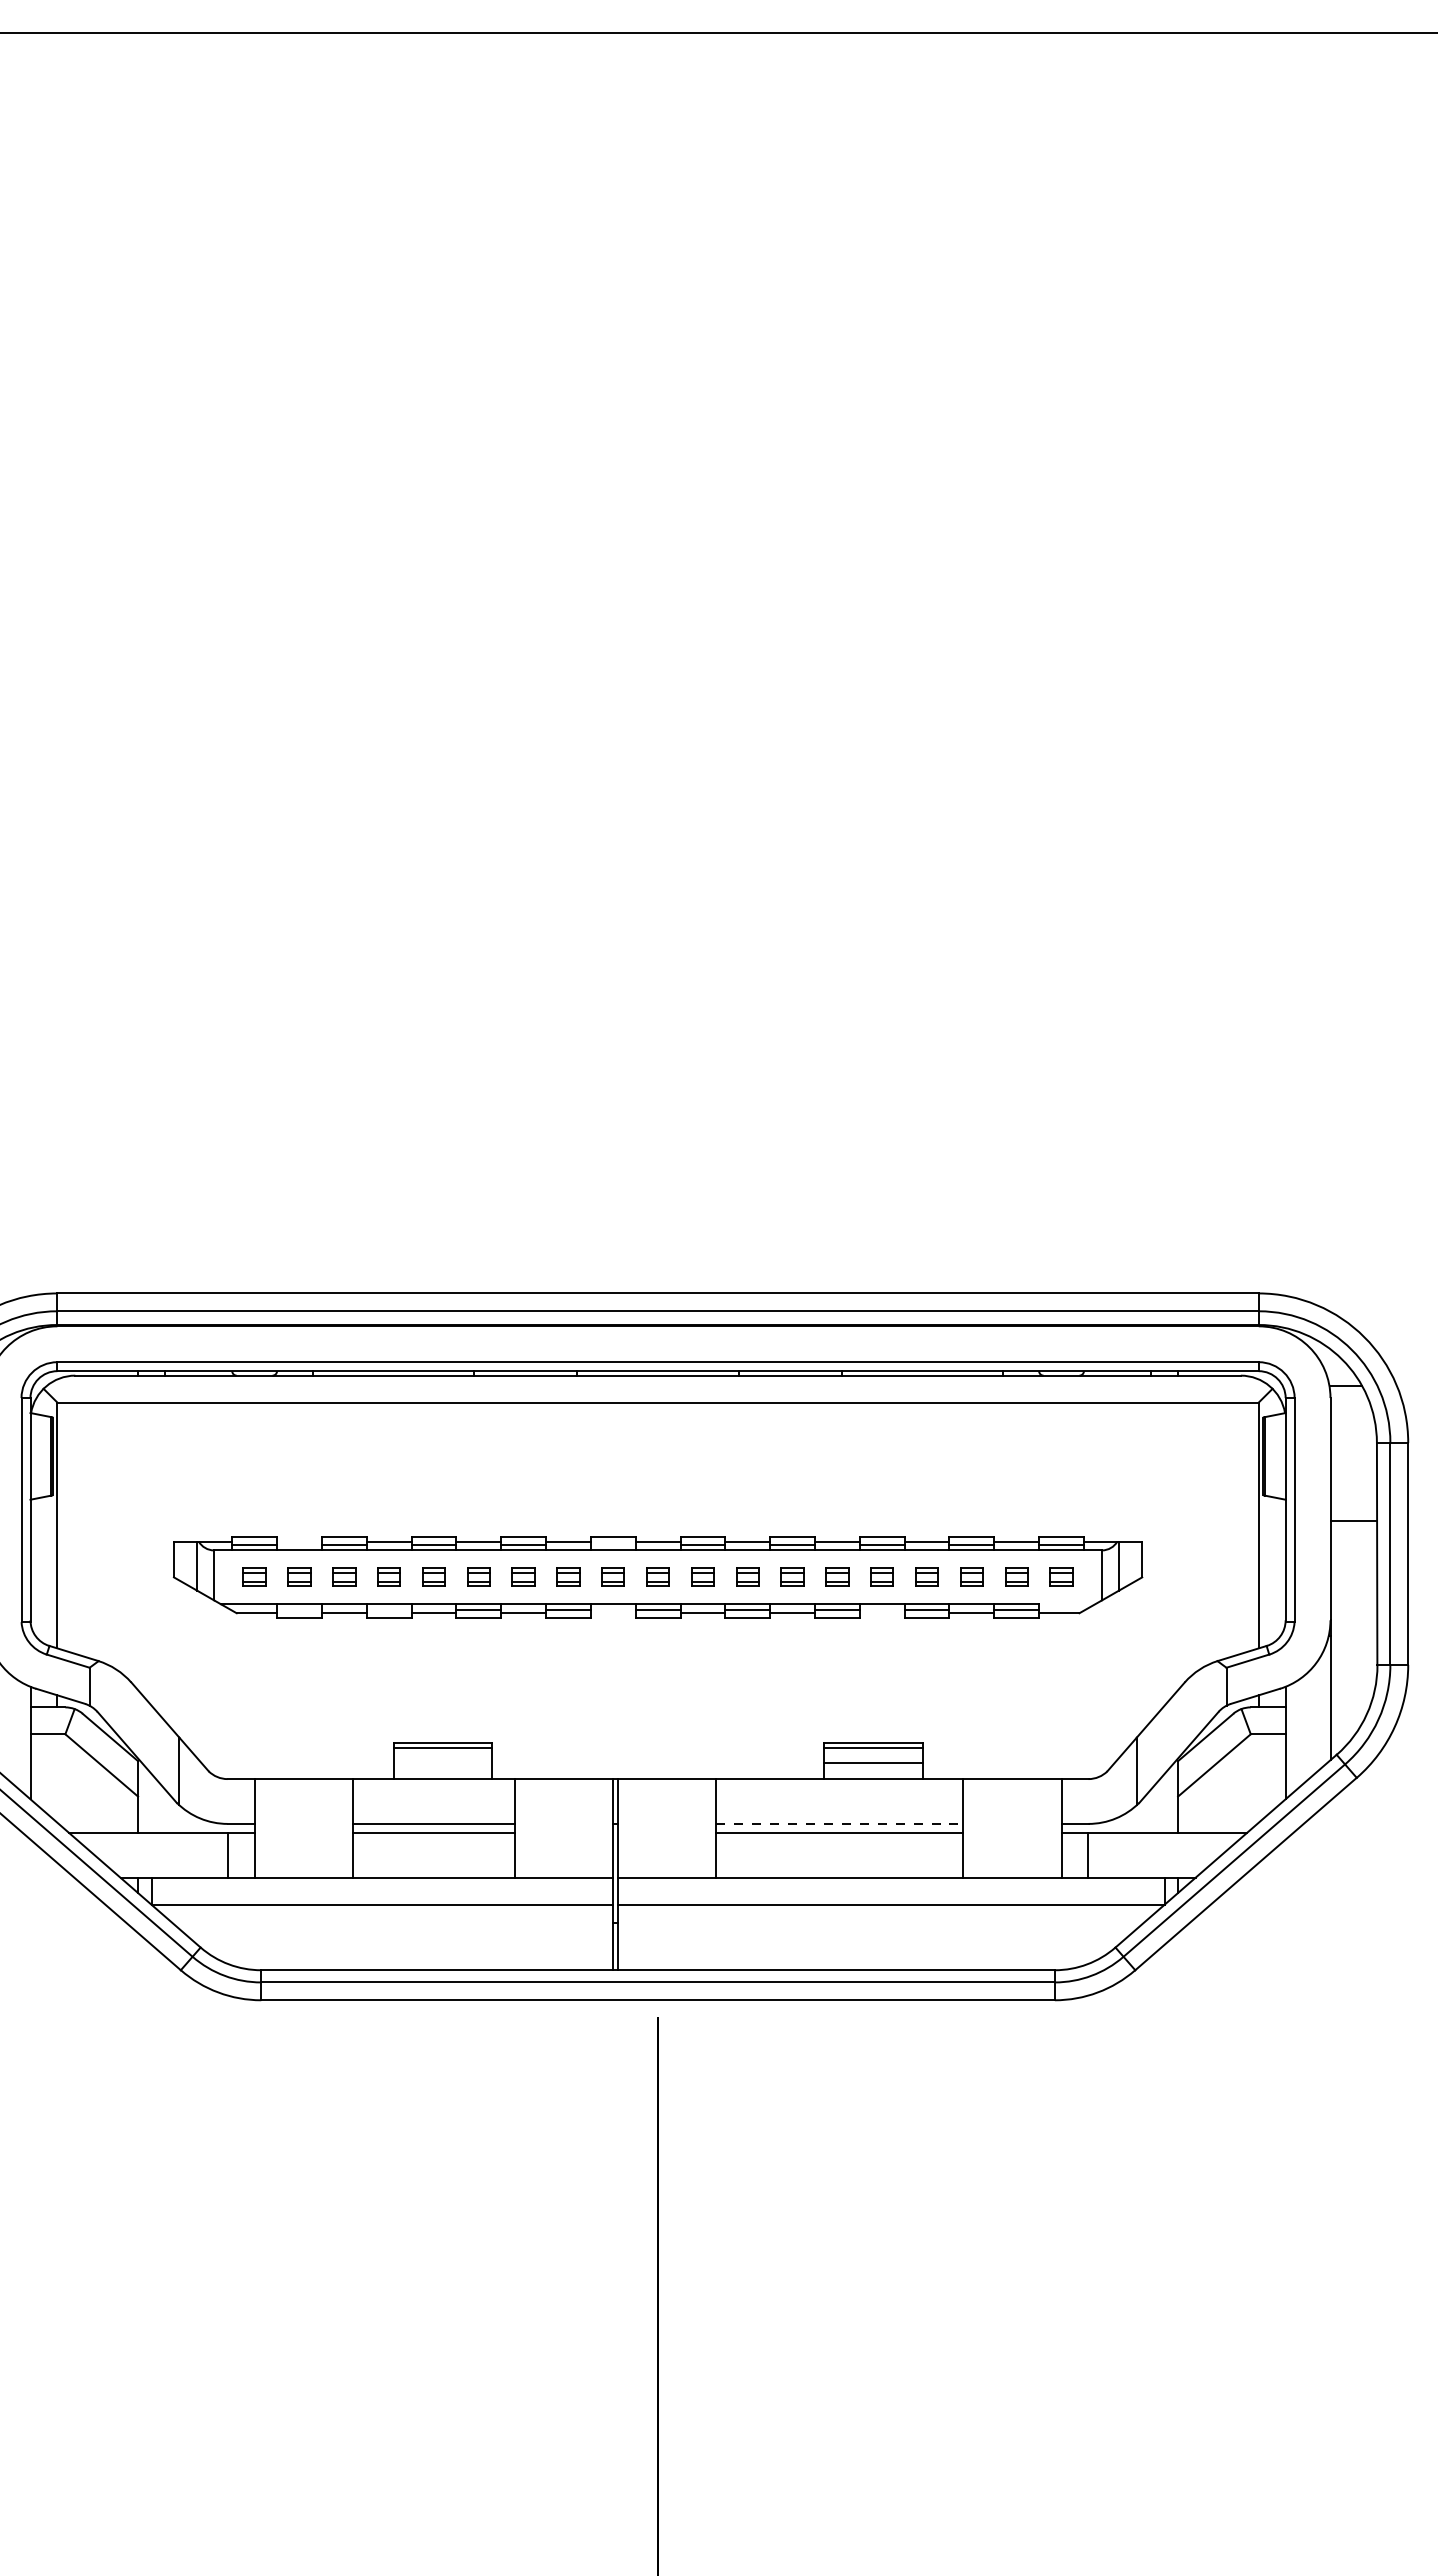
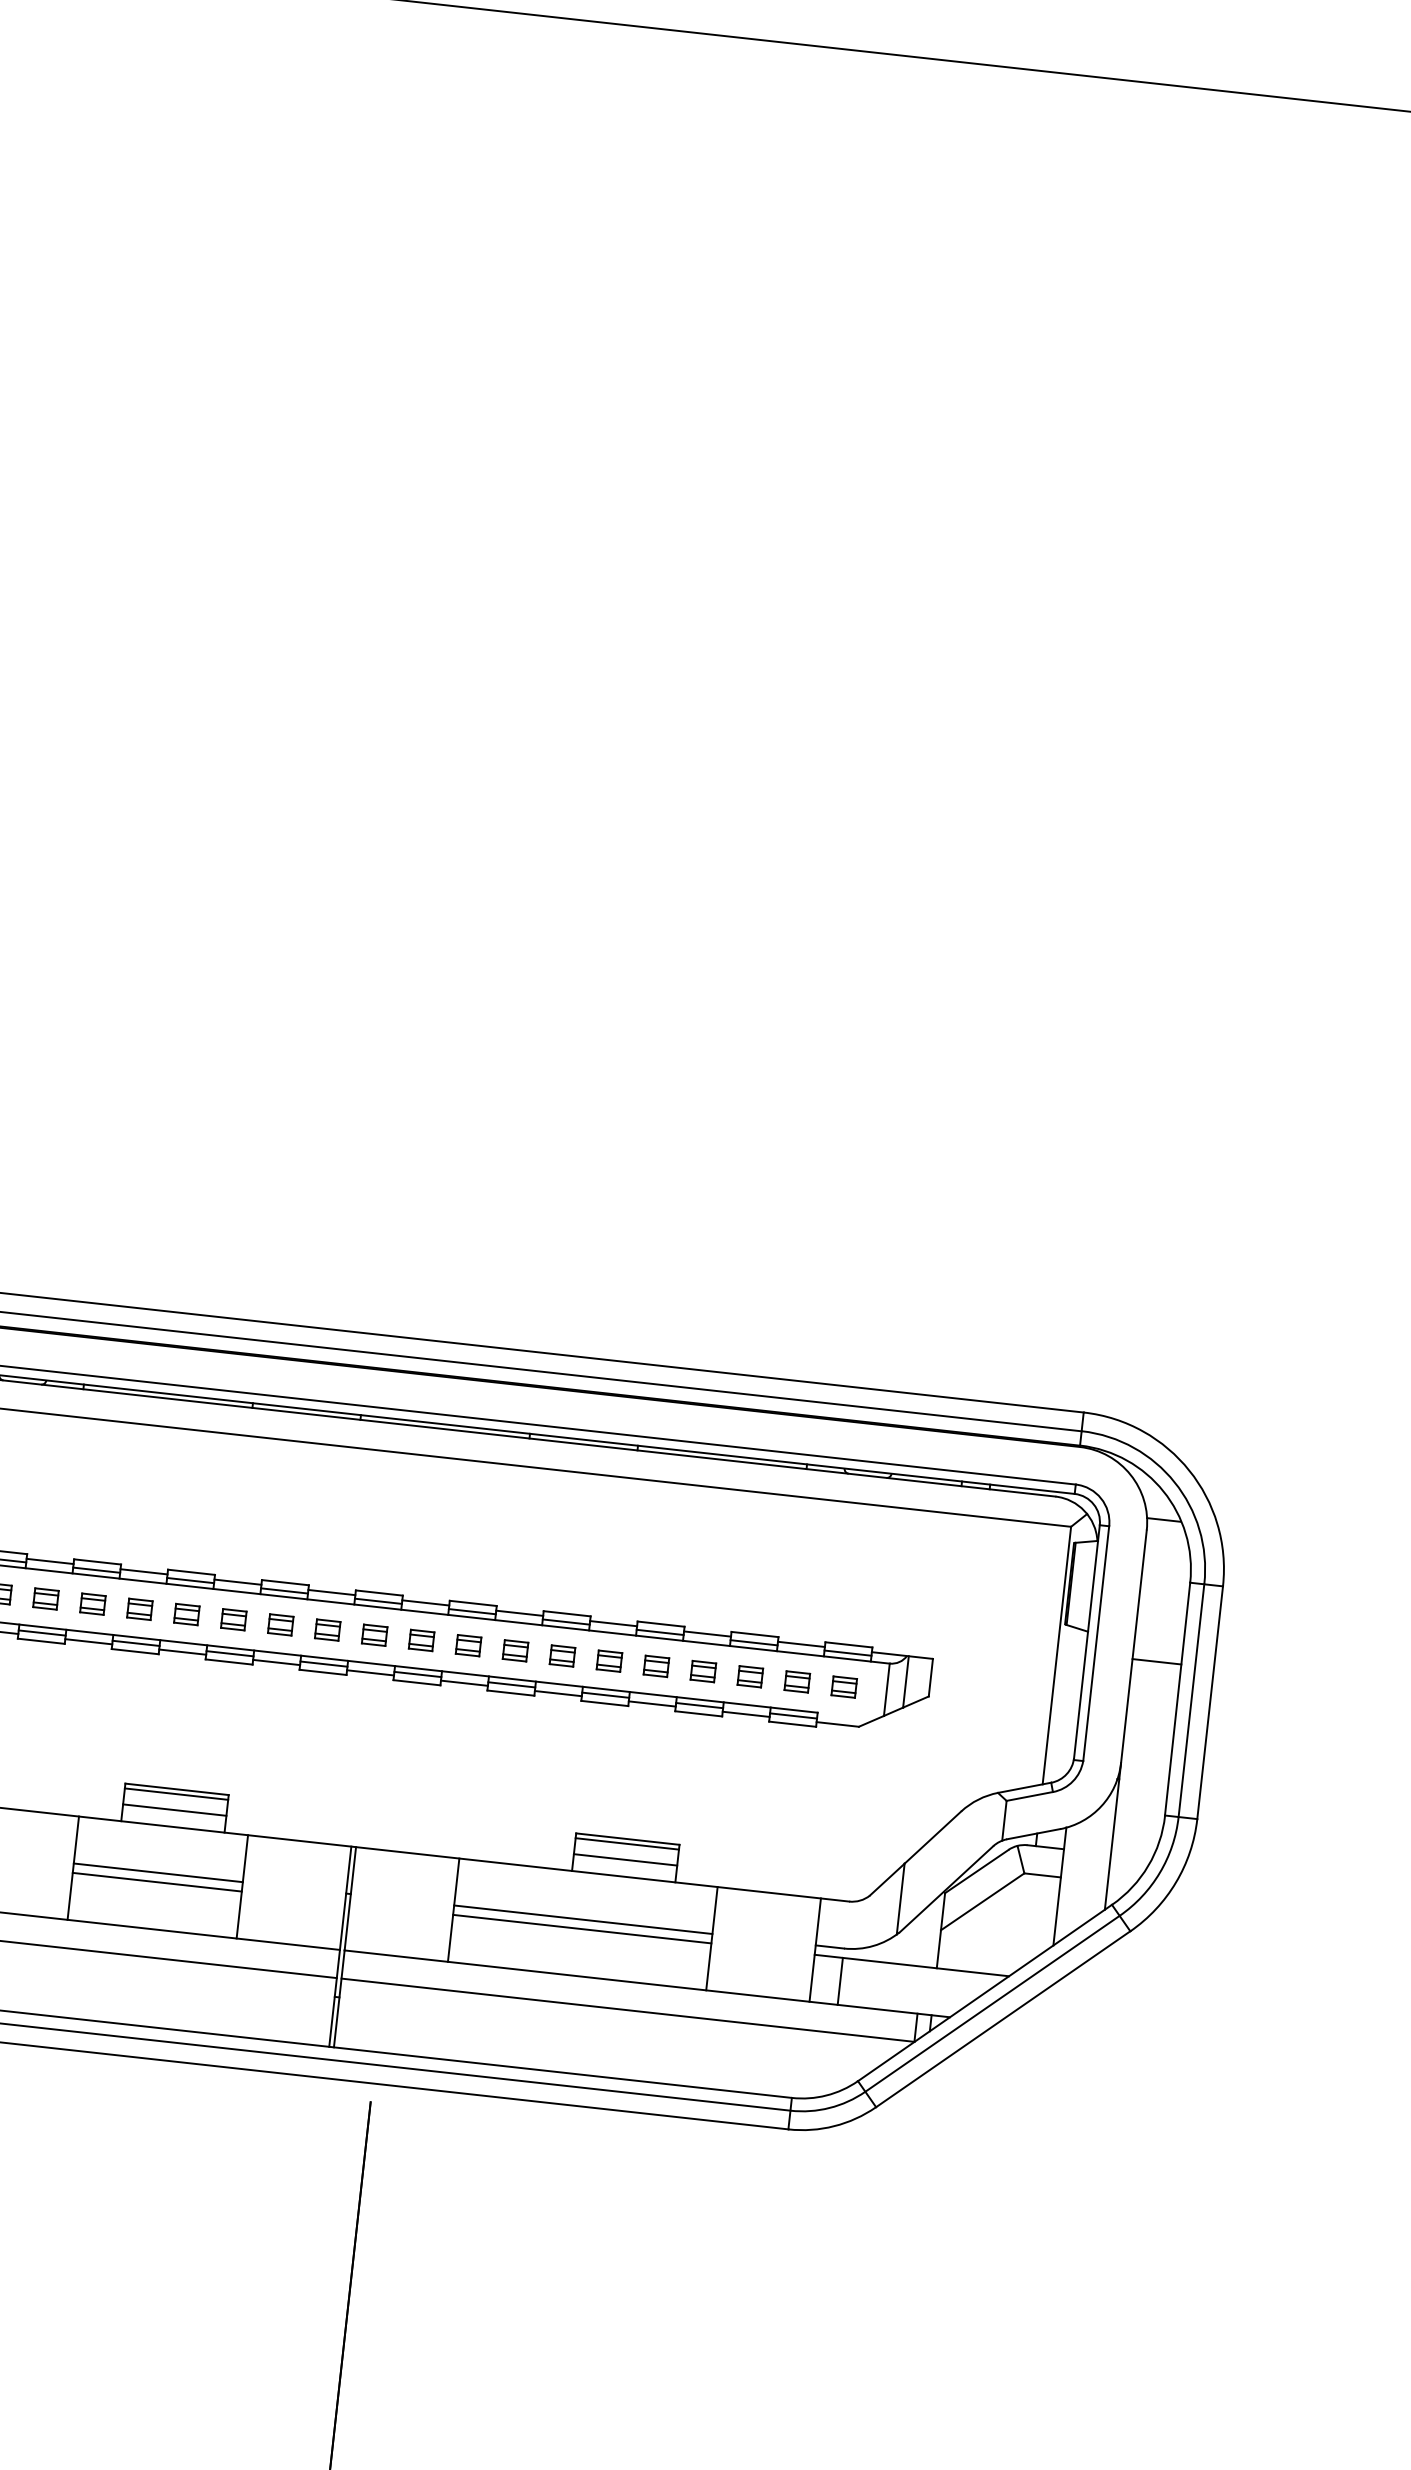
line: (299, 1541) -> (50, 1561), added
line: (612, 1544) -> (377, 1600), added
line: (299, 1609) -> (42, 1632), added
line: (388, 1609) -> (135, 1642), added
line: (612, 1613) -> (369, 1673), added
line: (881, 1613) -> (651, 1704), added
line: (442, 1763) -> (174, 1810), added
line: (840, 1823) -> (584, 1919), dashed -> solid

